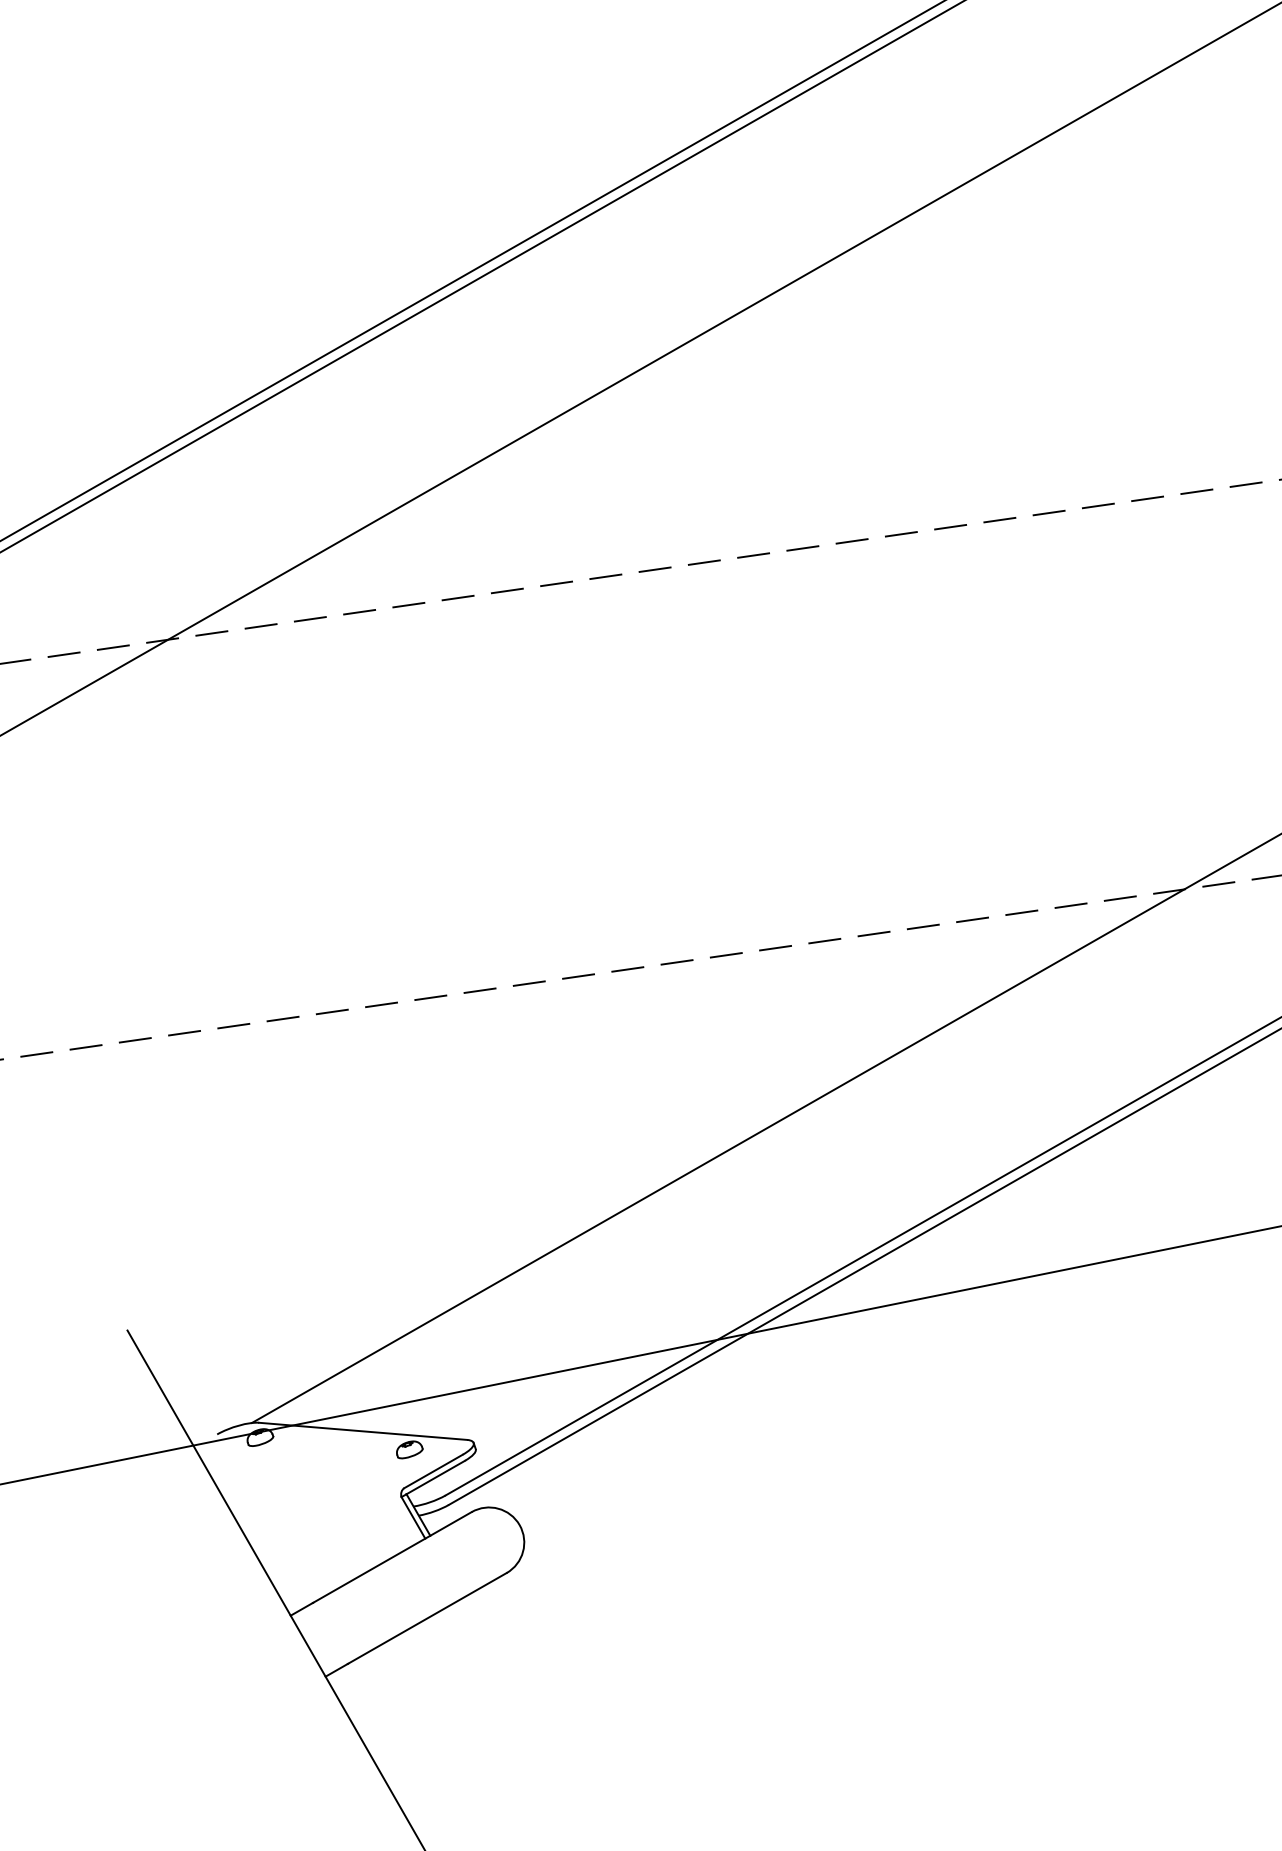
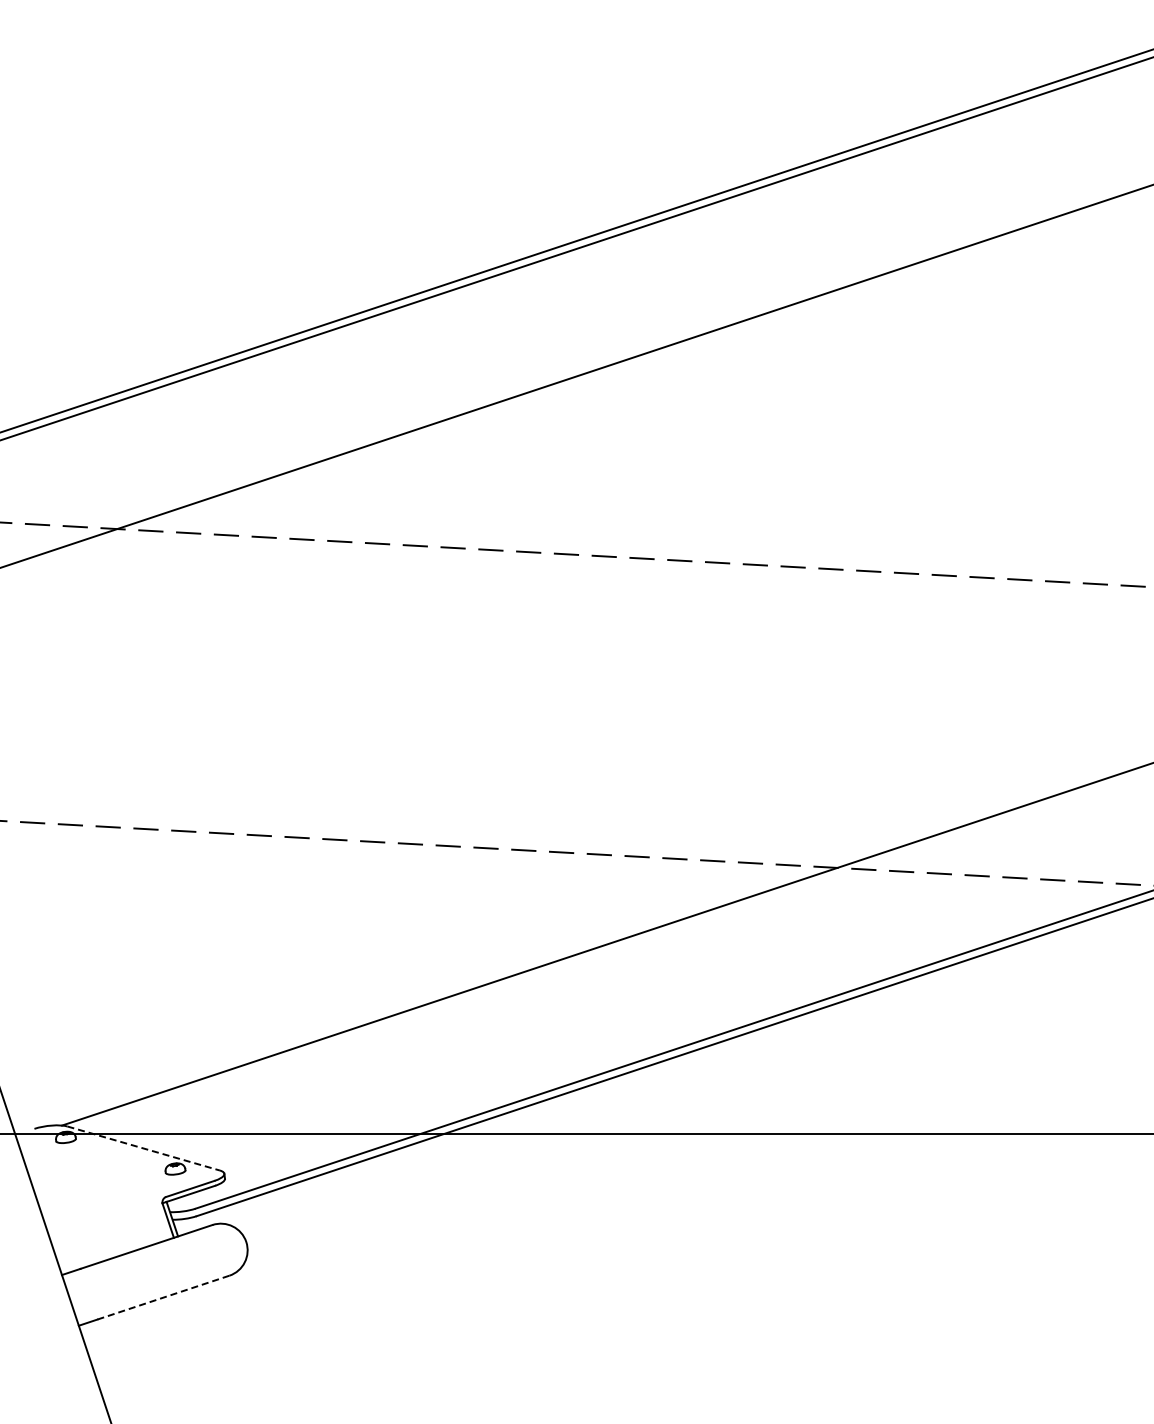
line: (364, 1431) -> (144, 1148), solid -> dashed
line: (427, 1618) -> (163, 1297), solid -> dashed

